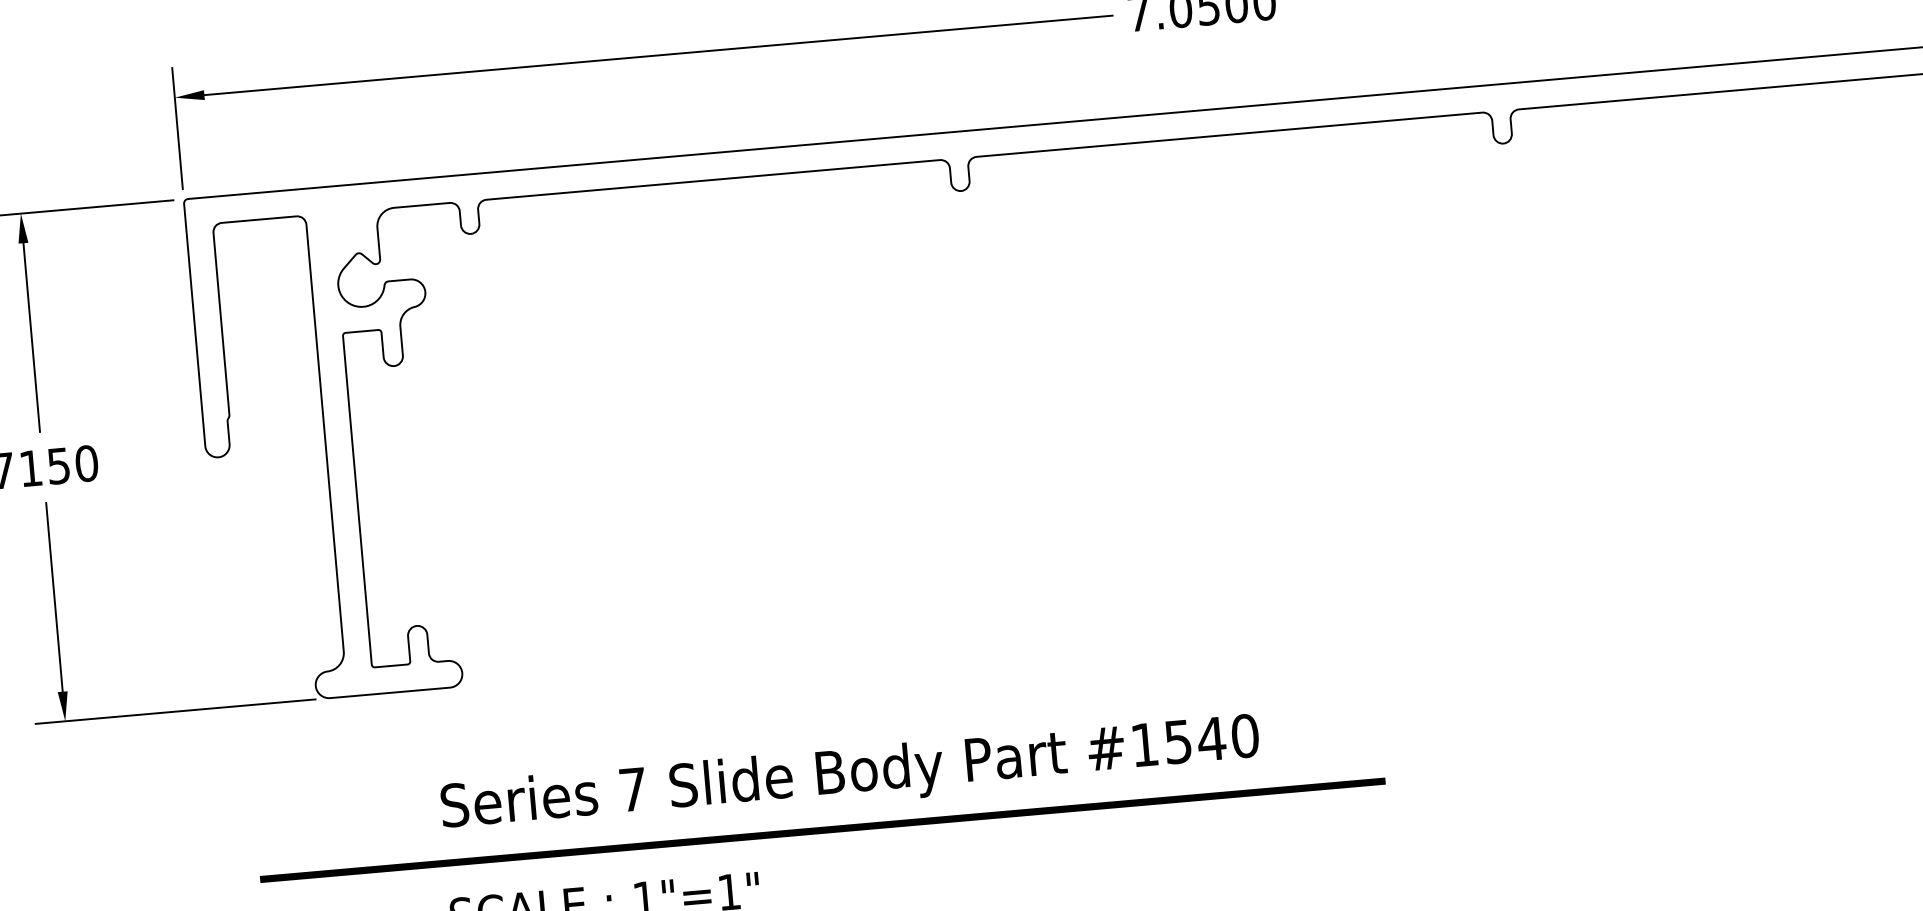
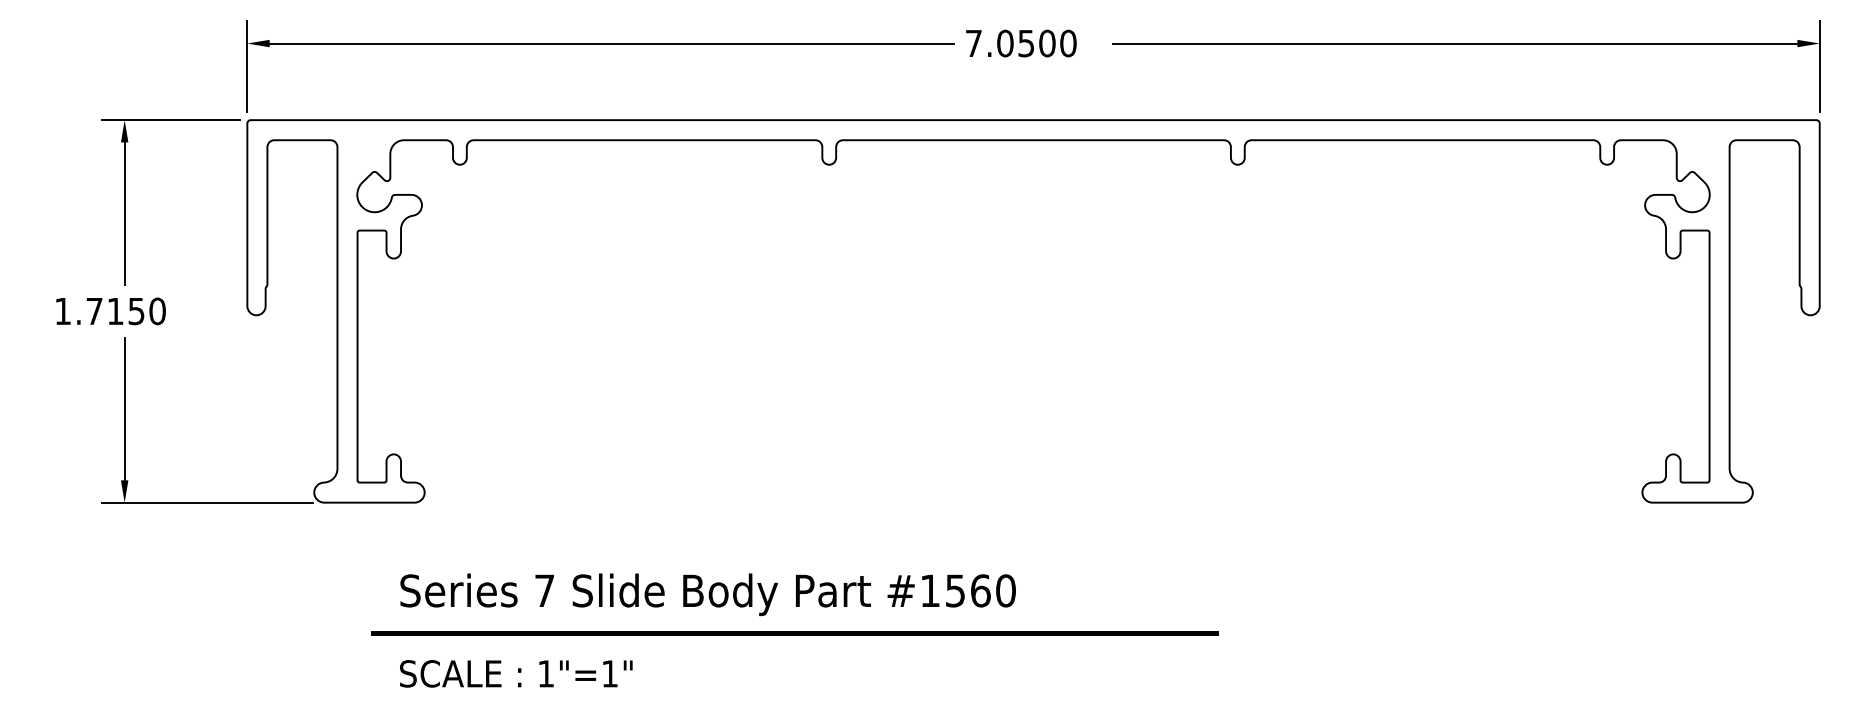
text: (1211, 738) -> (980, 590), #1540 -> #1560
line: (822, 830) -> (794, 633), moved

